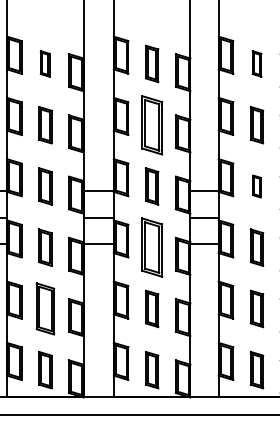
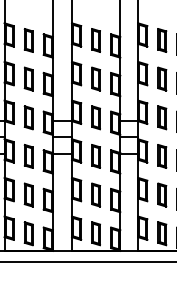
part: (44, 63) -> (28, 40), size x1.43
part: (257, 63) -> (162, 40), size x1.43
part: (151, 124) -> (95, 78), size x0.62
part: (257, 185) -> (162, 117), size x1.67
part: (151, 247) -> (95, 156), size x0.62
part: (44, 307) -> (28, 194), size x0.71

